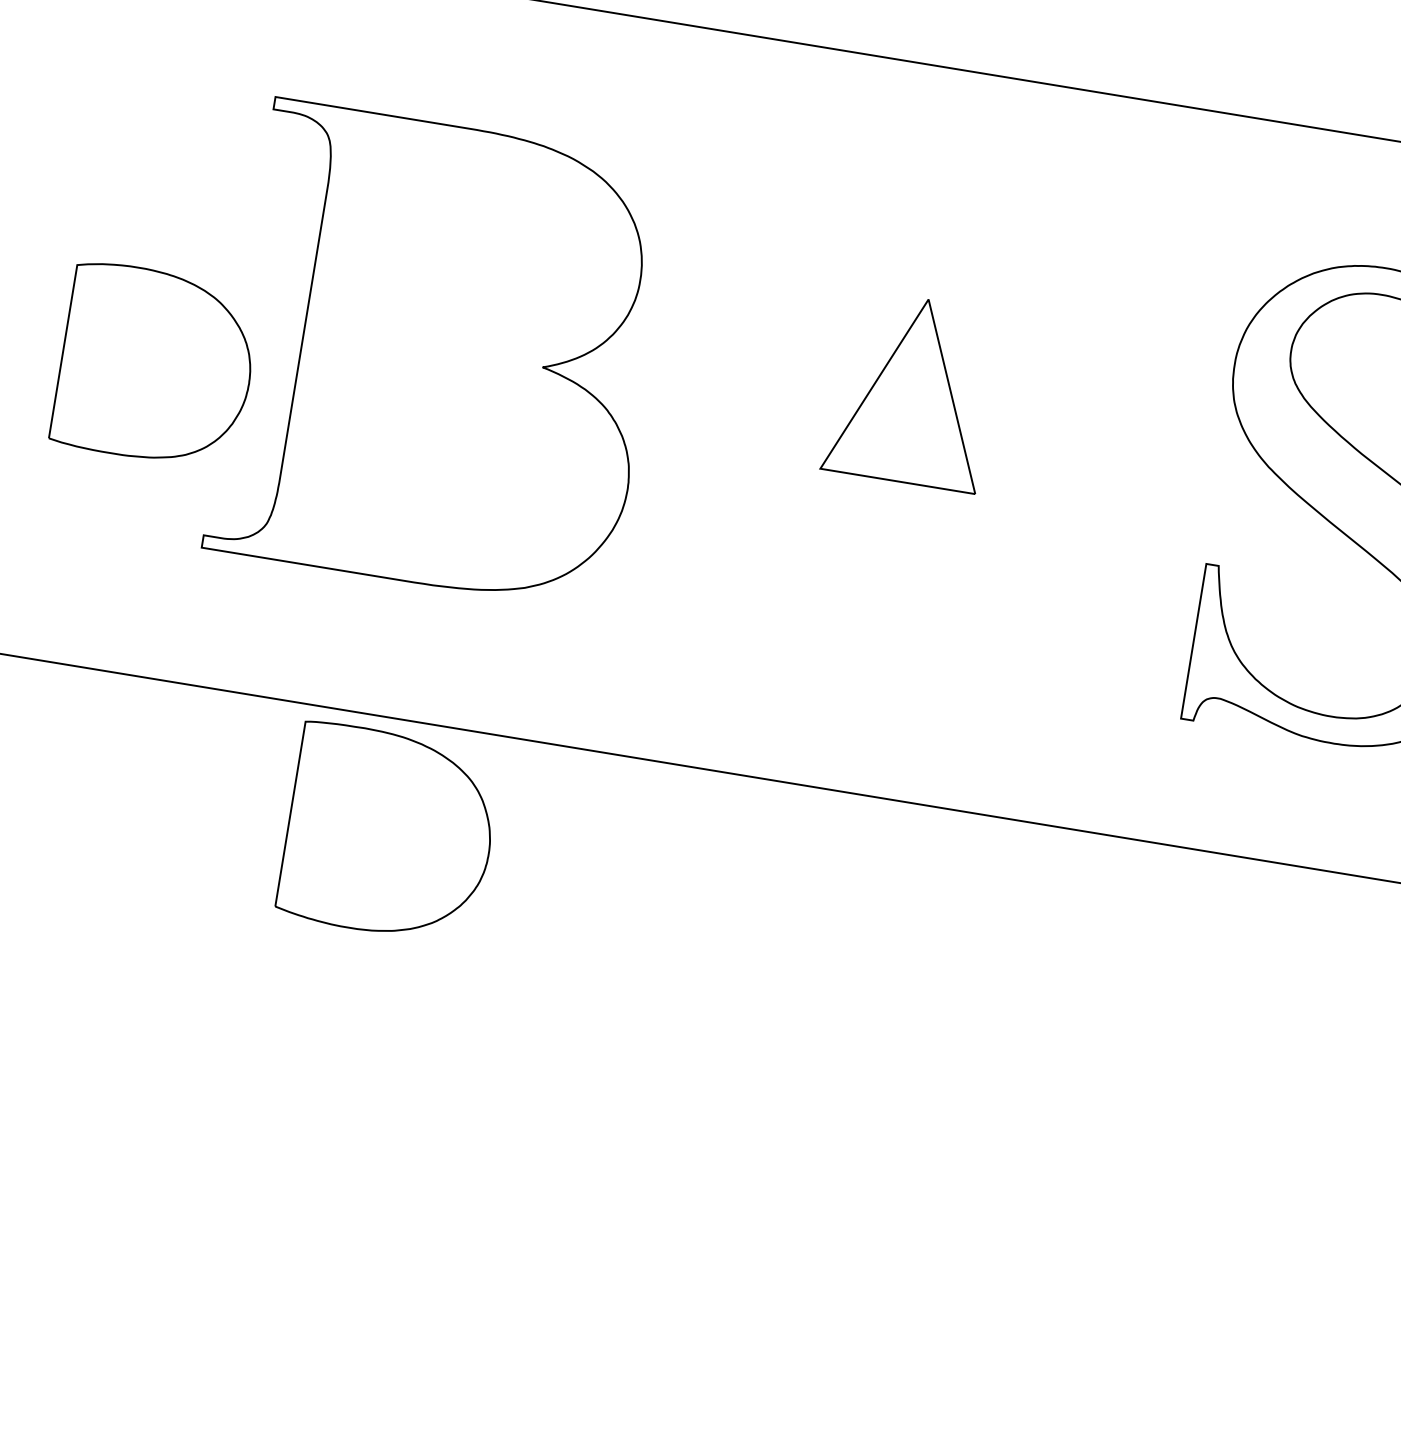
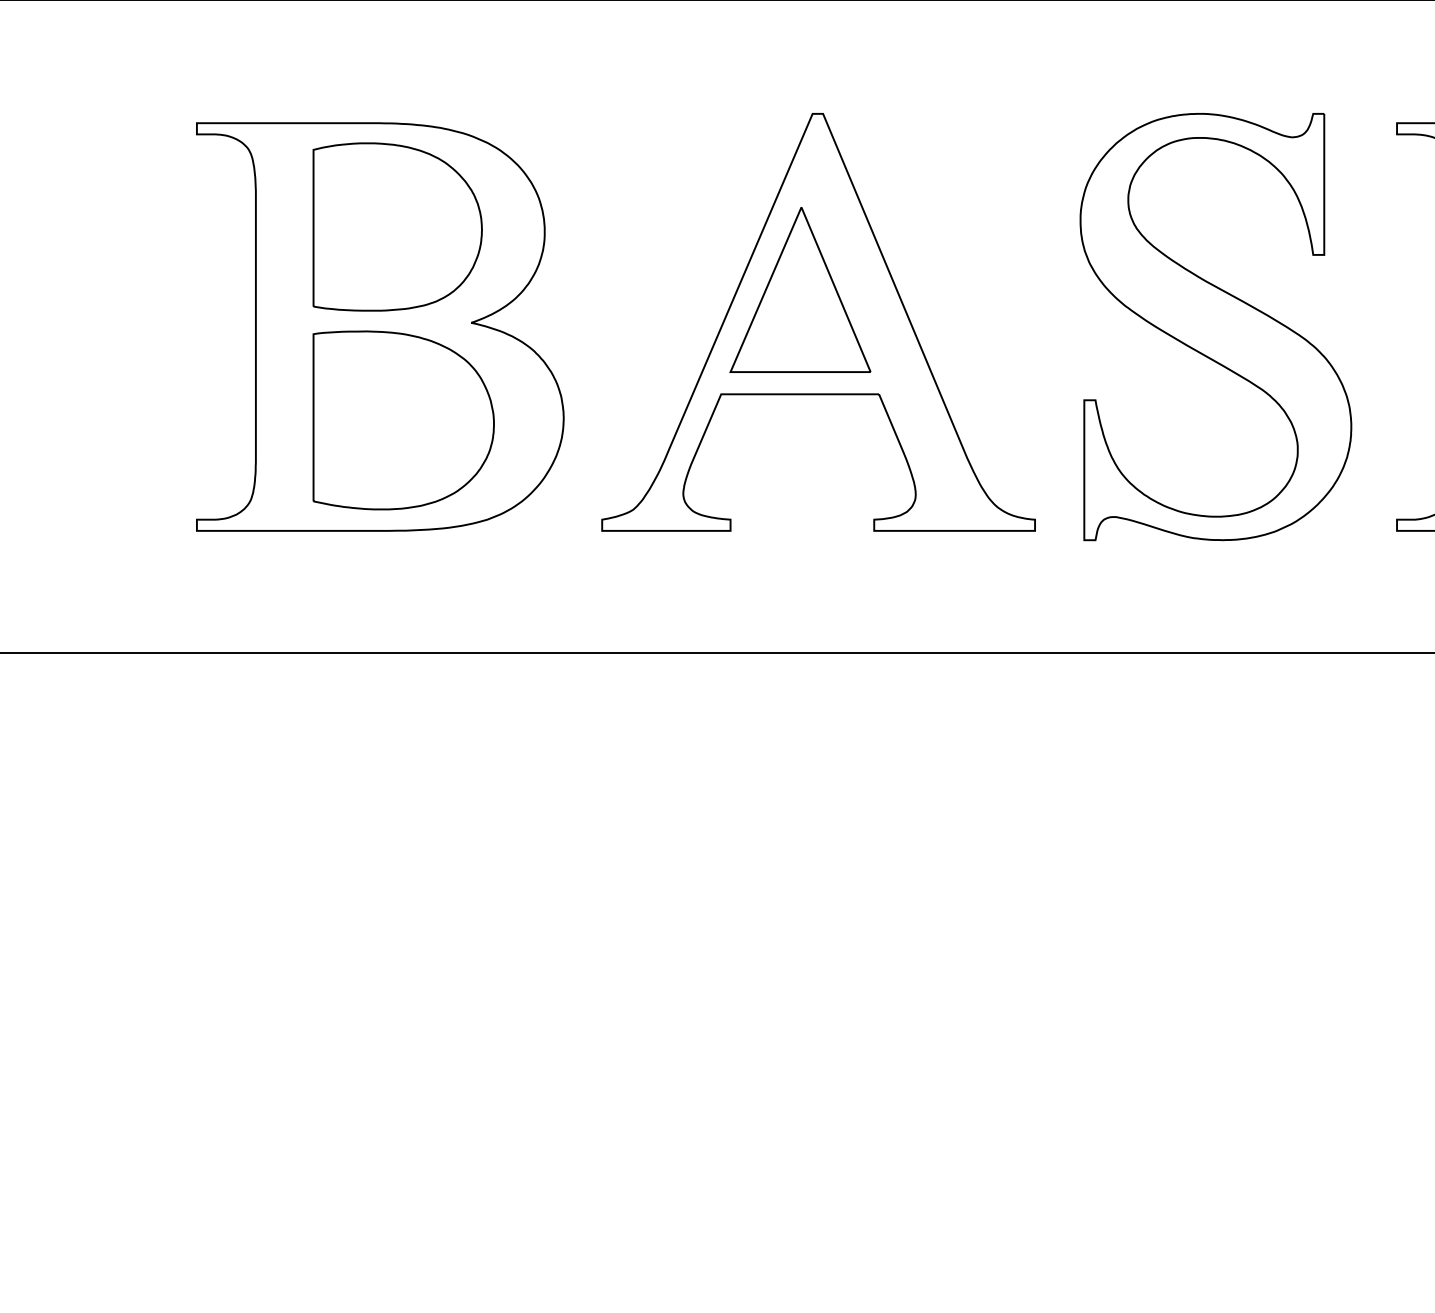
part: (156, 364) -> (397, 226), moved
part: (926, 429) -> (818, 322), added
part: (389, 833) -> (403, 420), moved

